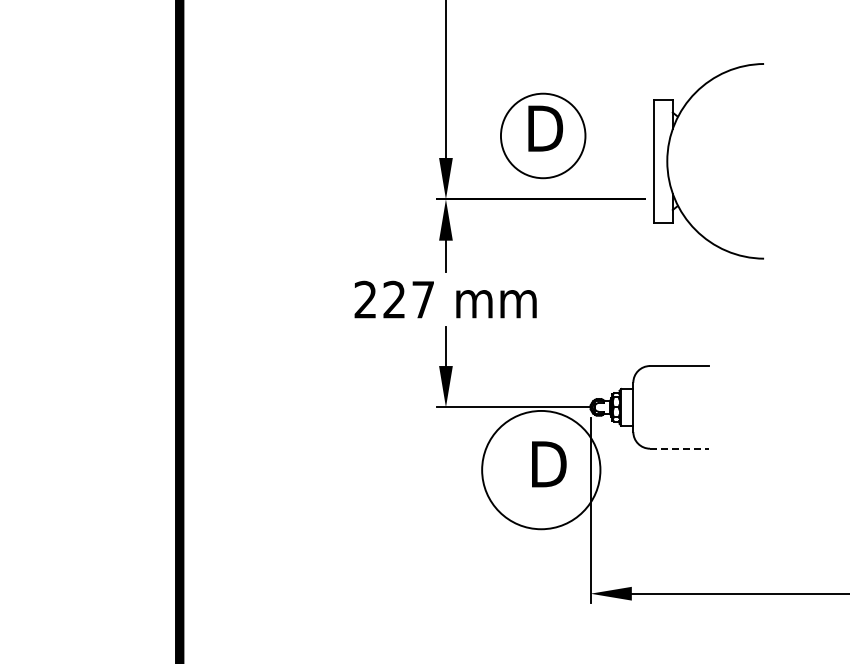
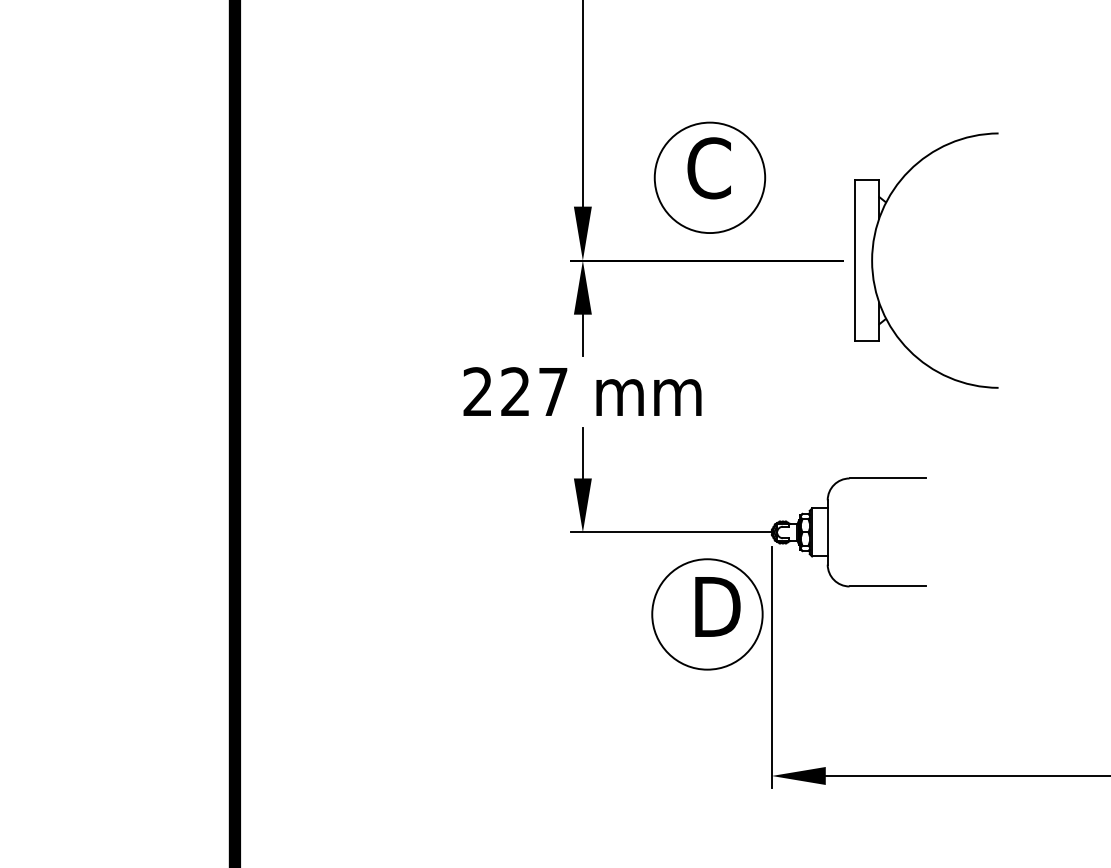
text: (544, 128) -> (711, 168), D -> C
part: (668, 161) -> (873, 260), moved
line: (679, 448) -> (888, 586), dashed -> solid
circle: (541, 469) -> (707, 613), size x0.71

